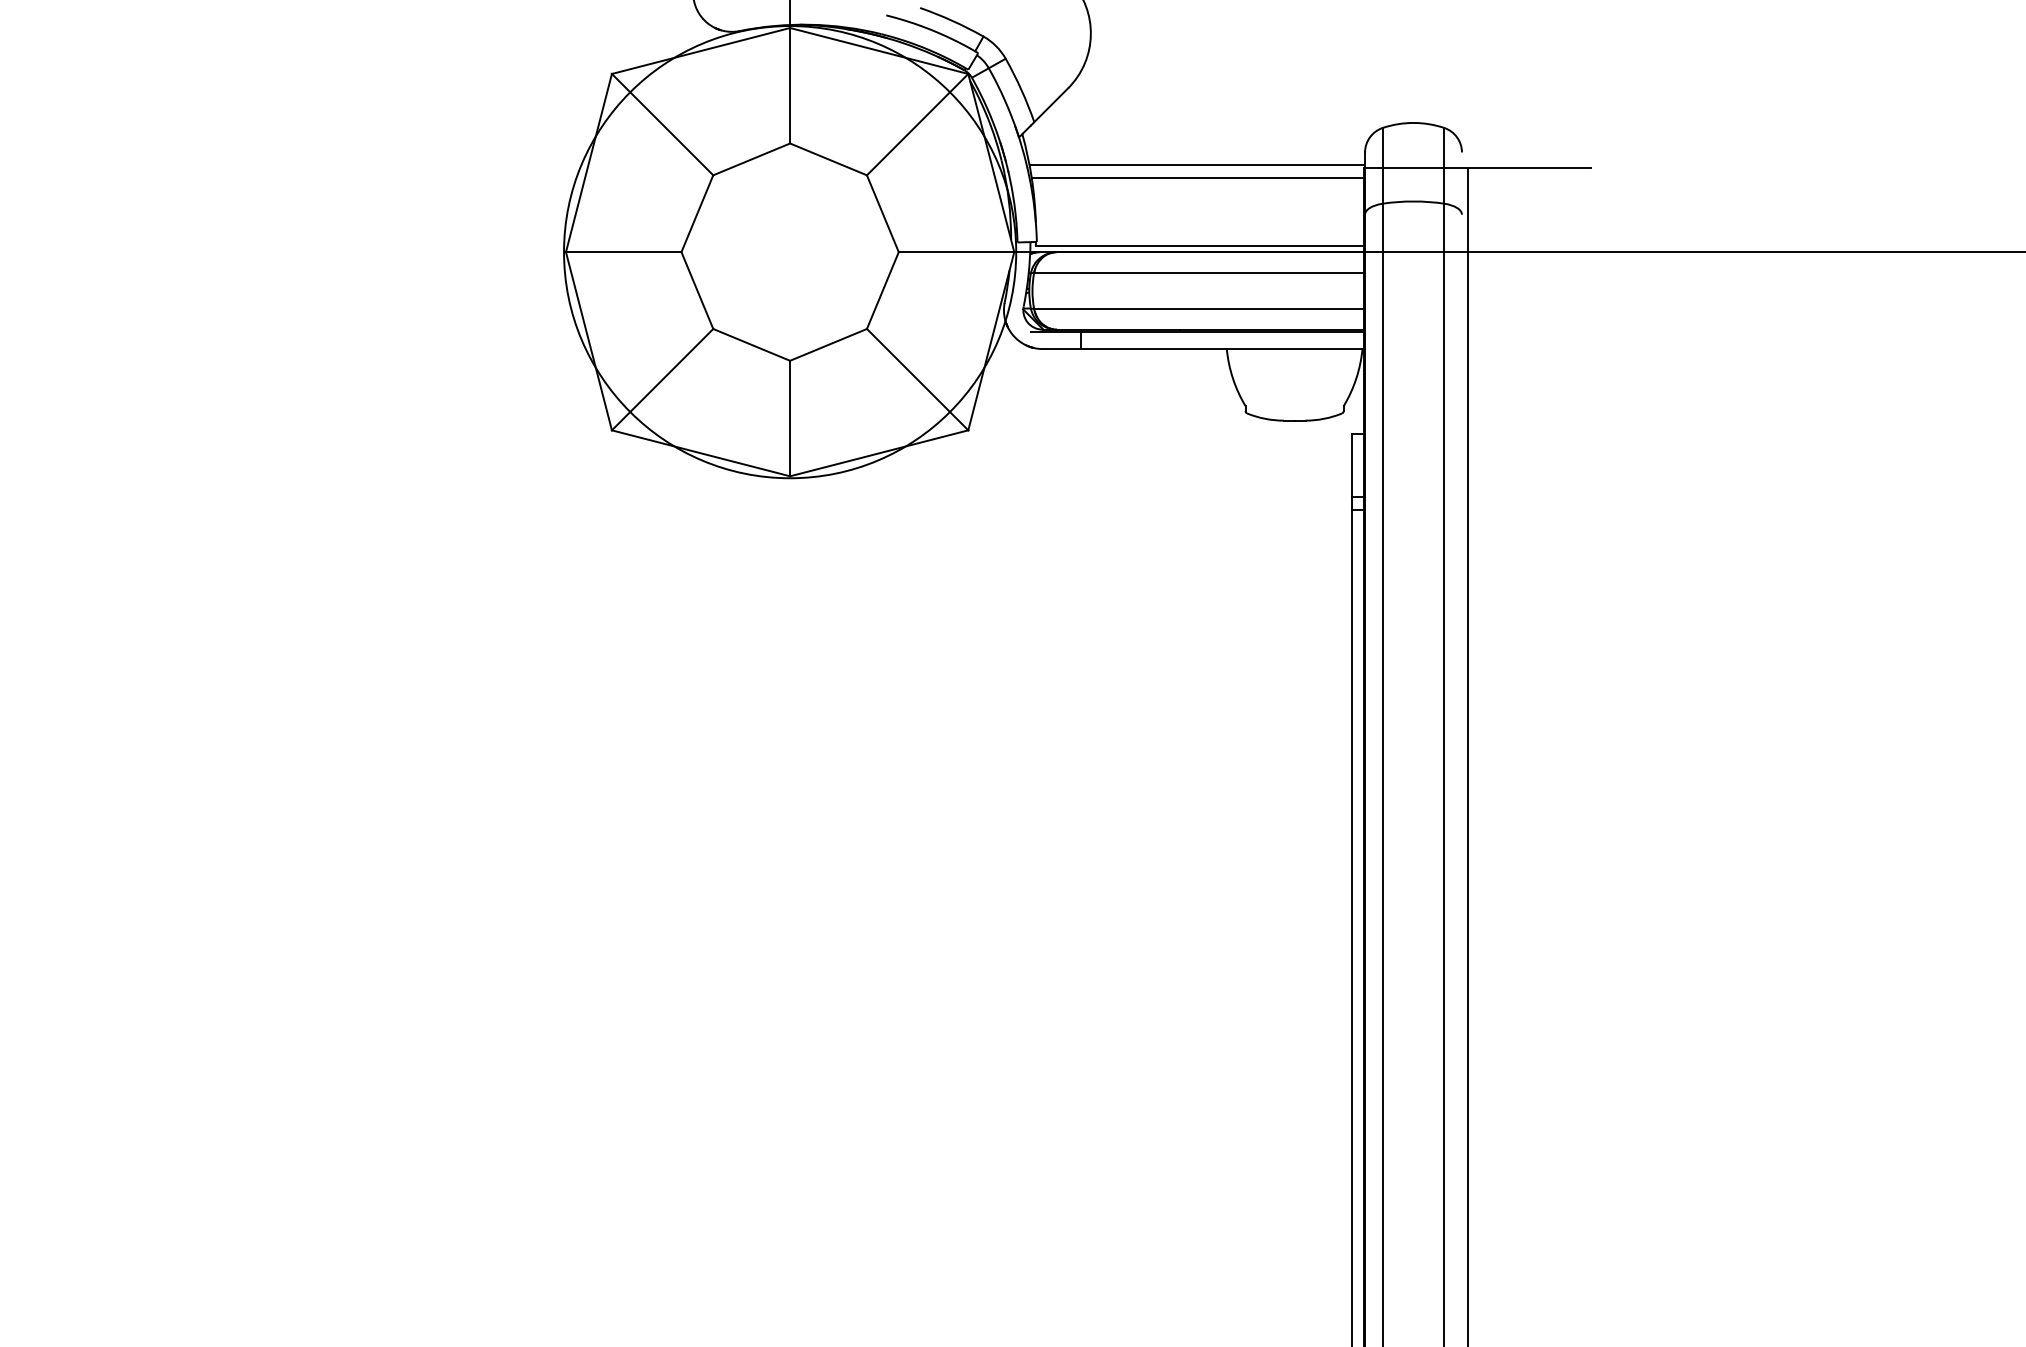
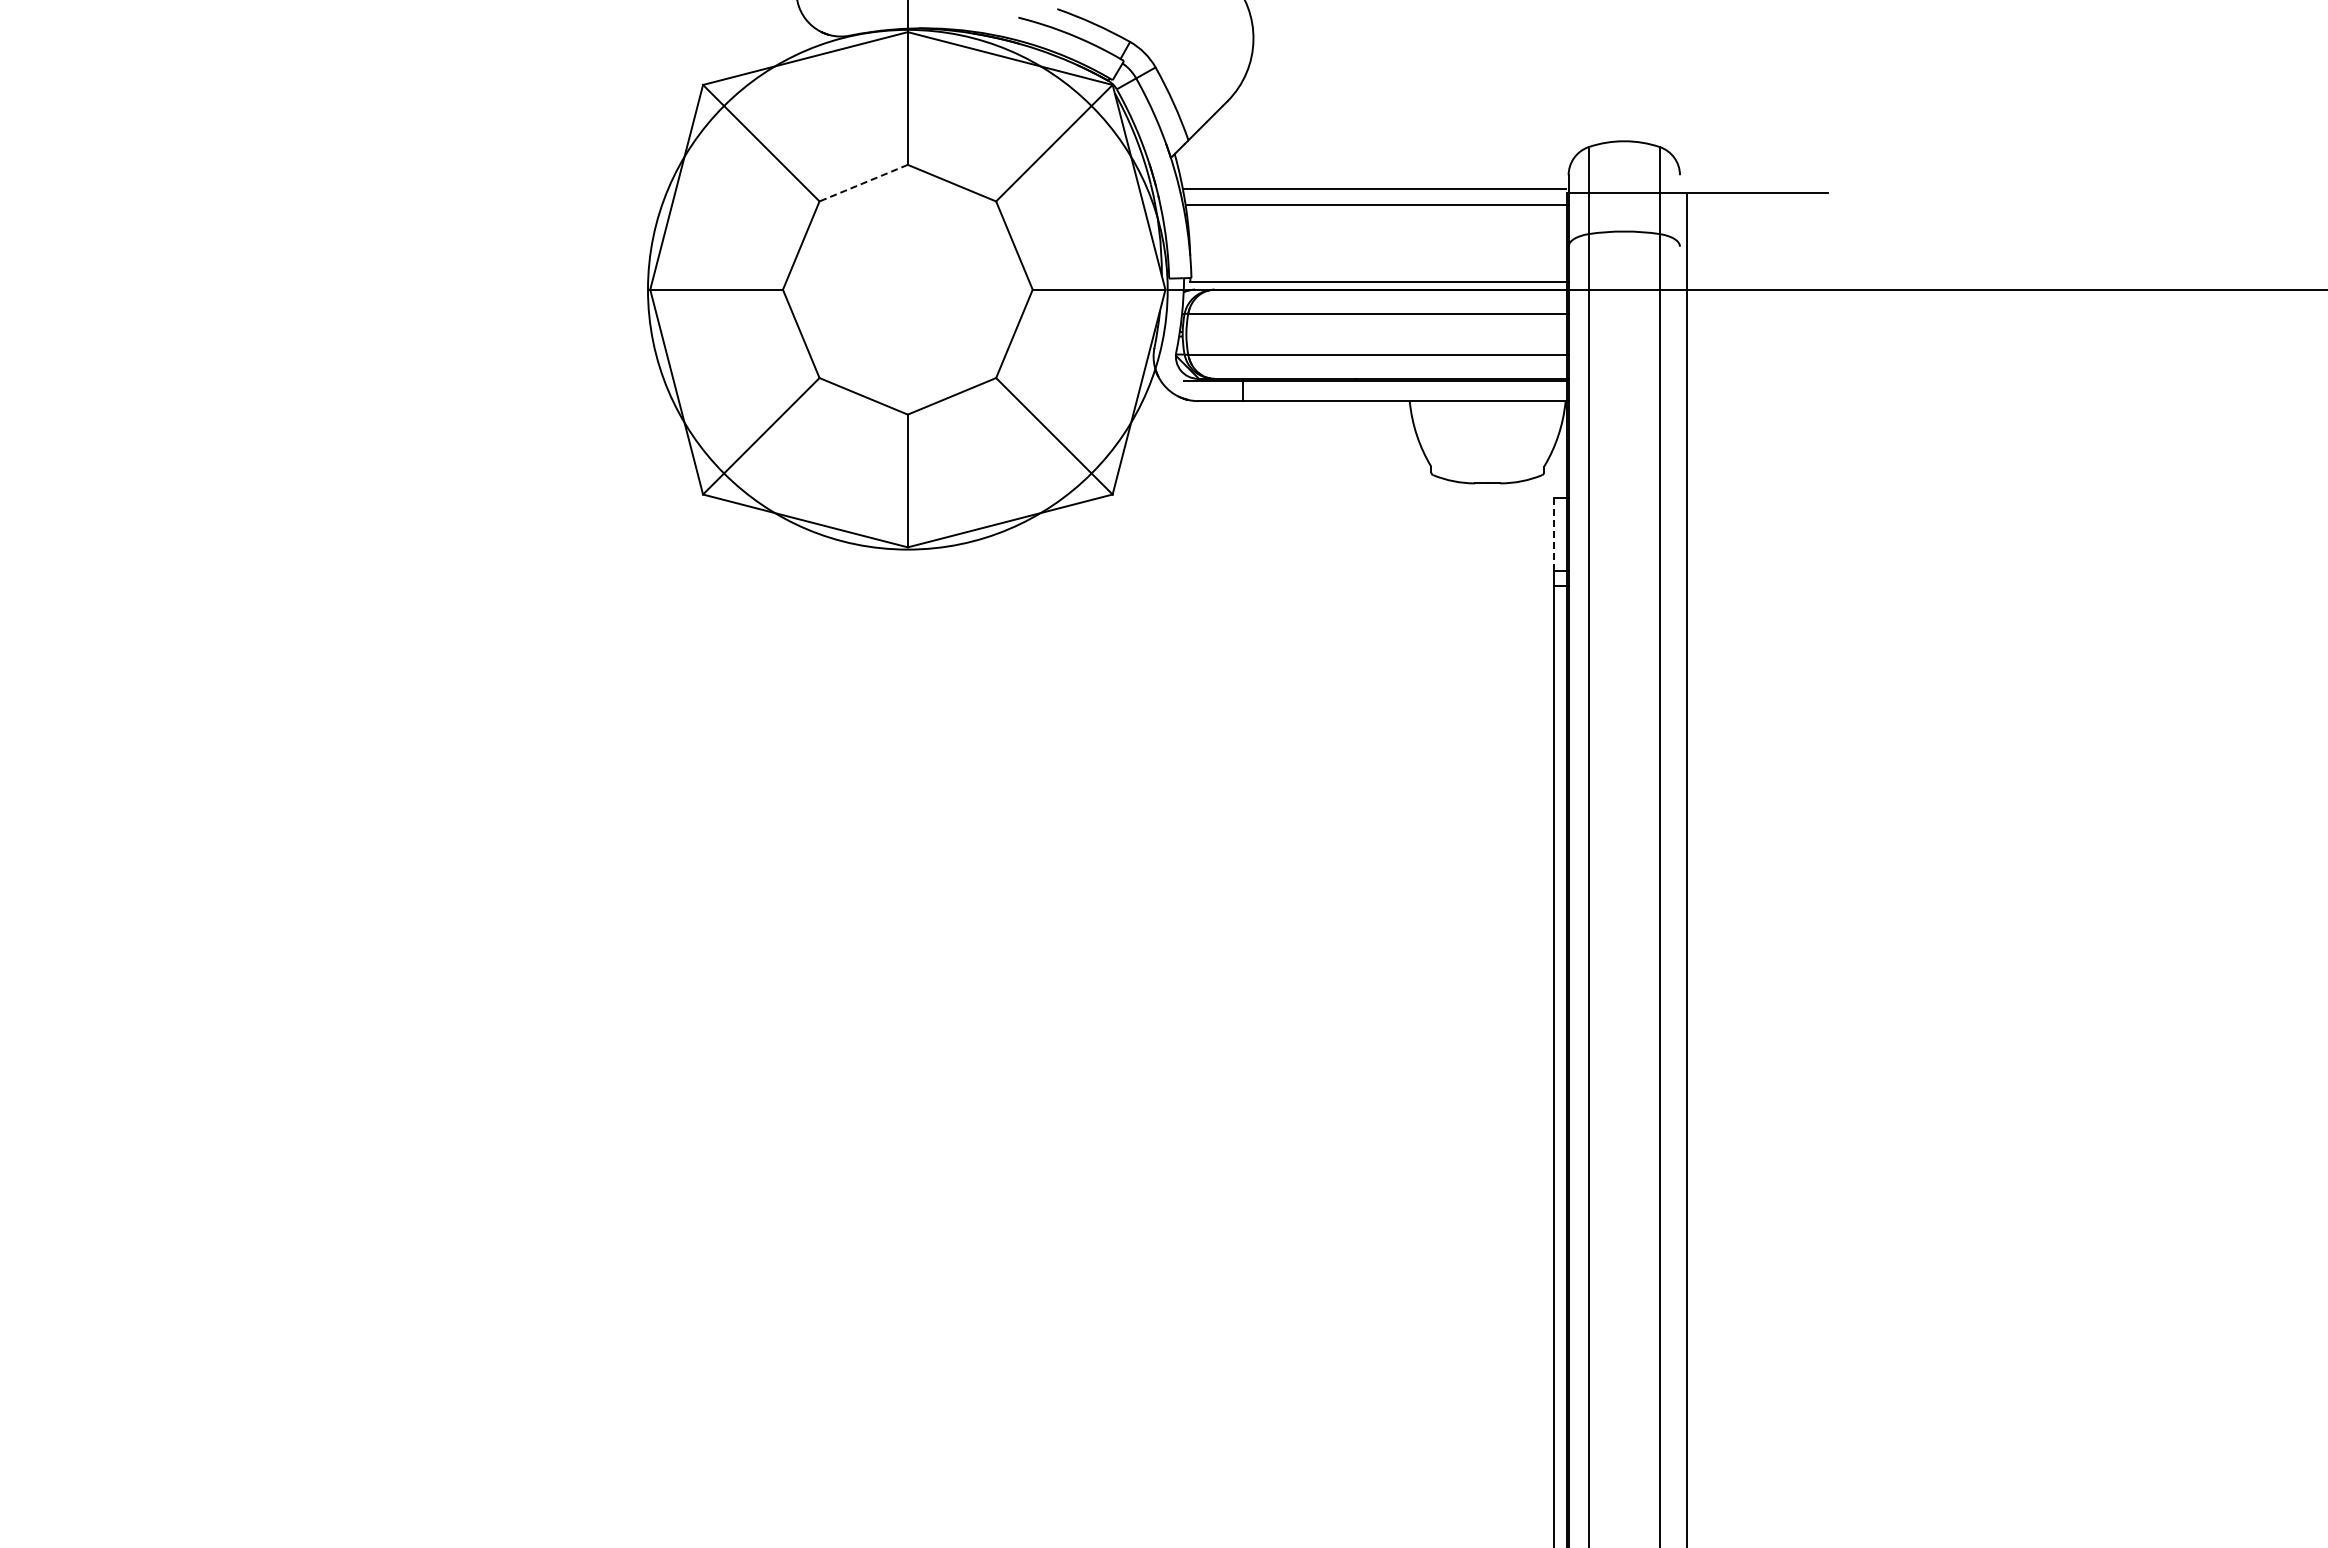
line: (751, 159) -> (863, 183), solid -> dashed
line: (1351, 465) -> (1553, 534), solid -> dashed

